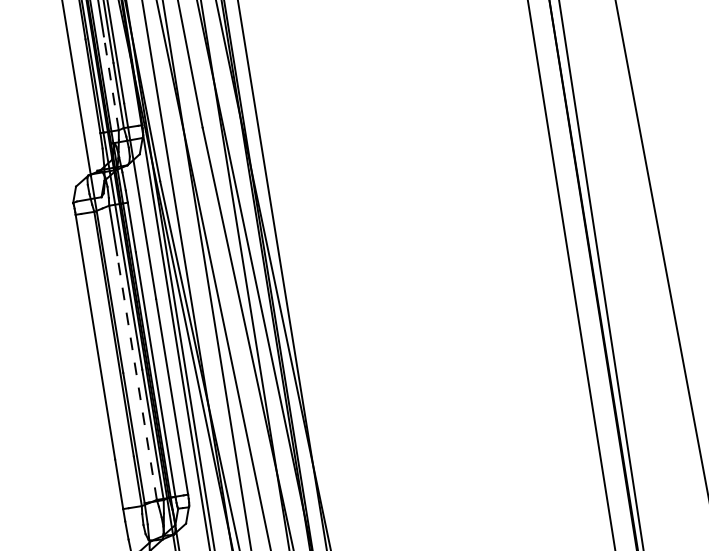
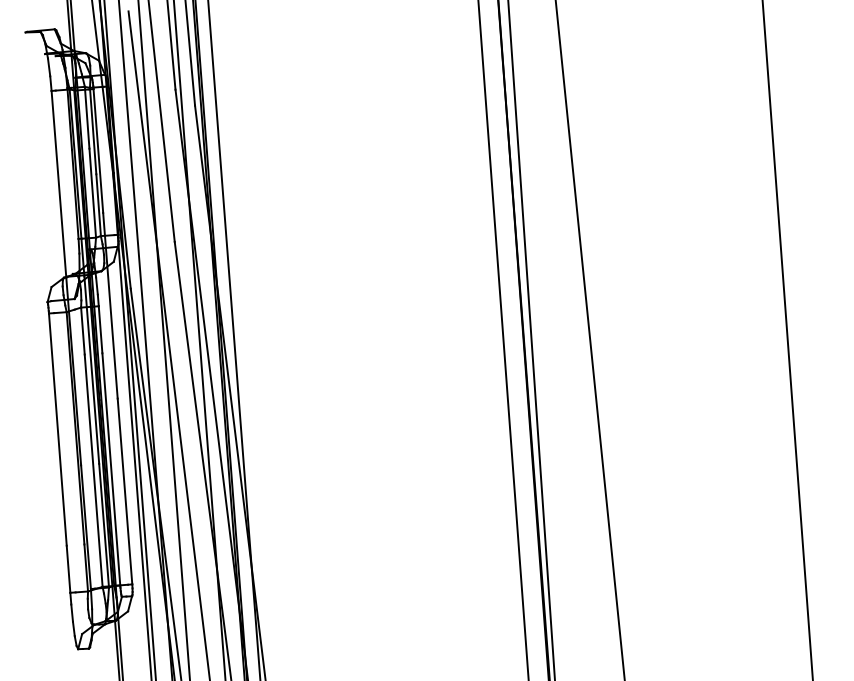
line: (111, 83) -> (92, 193), dashed -> solid
line: (136, 377) -> (93, 470), dashed -> solid

